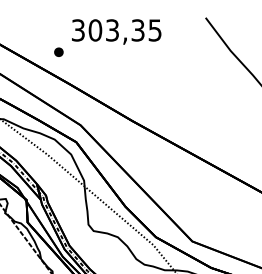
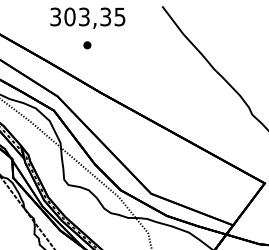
part: (59, 52) -> (87, 45), moved

